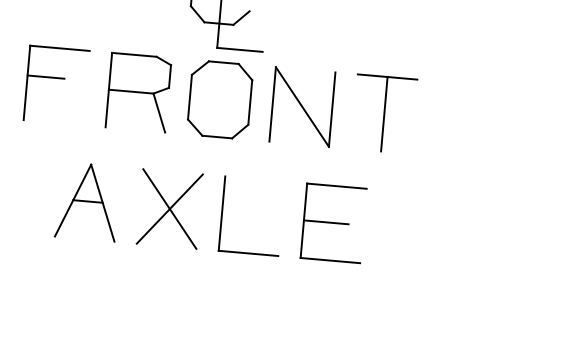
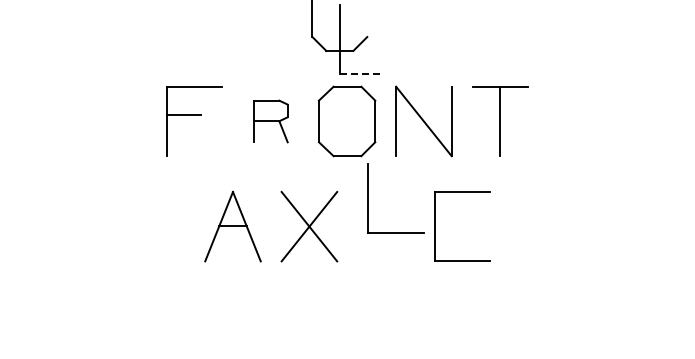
line: (240, 49) -> (361, 73), solid -> dashed
part: (138, 92) -> (270, 121), size x0.6
part: (222, 213) -> (368, 198), moved
line: (326, 222) -> (455, 226), removed

